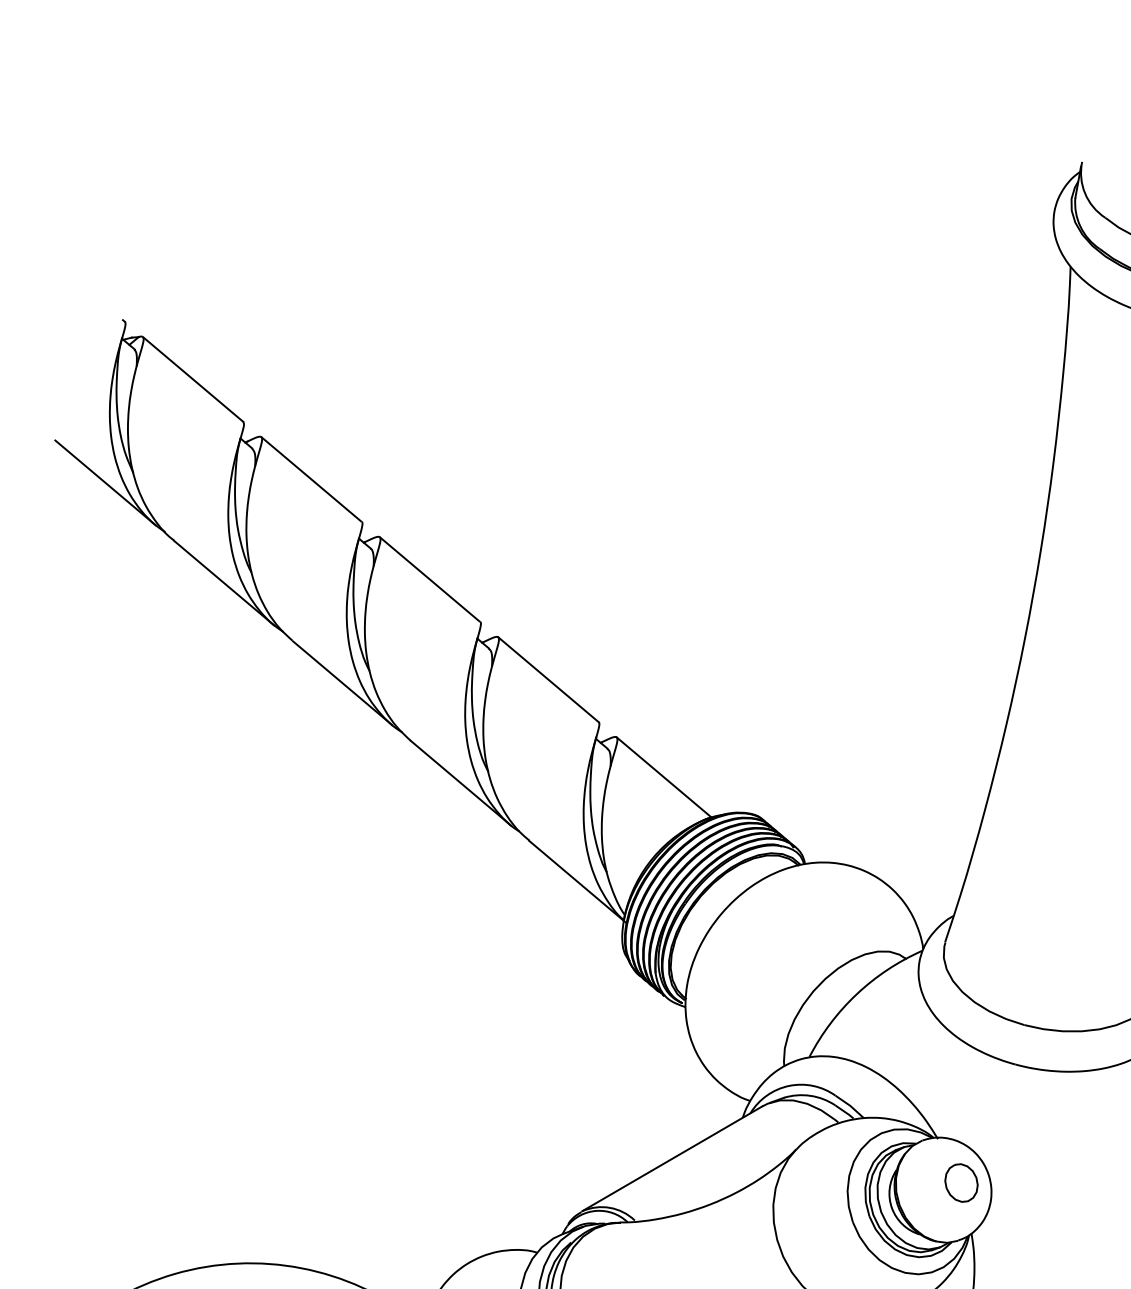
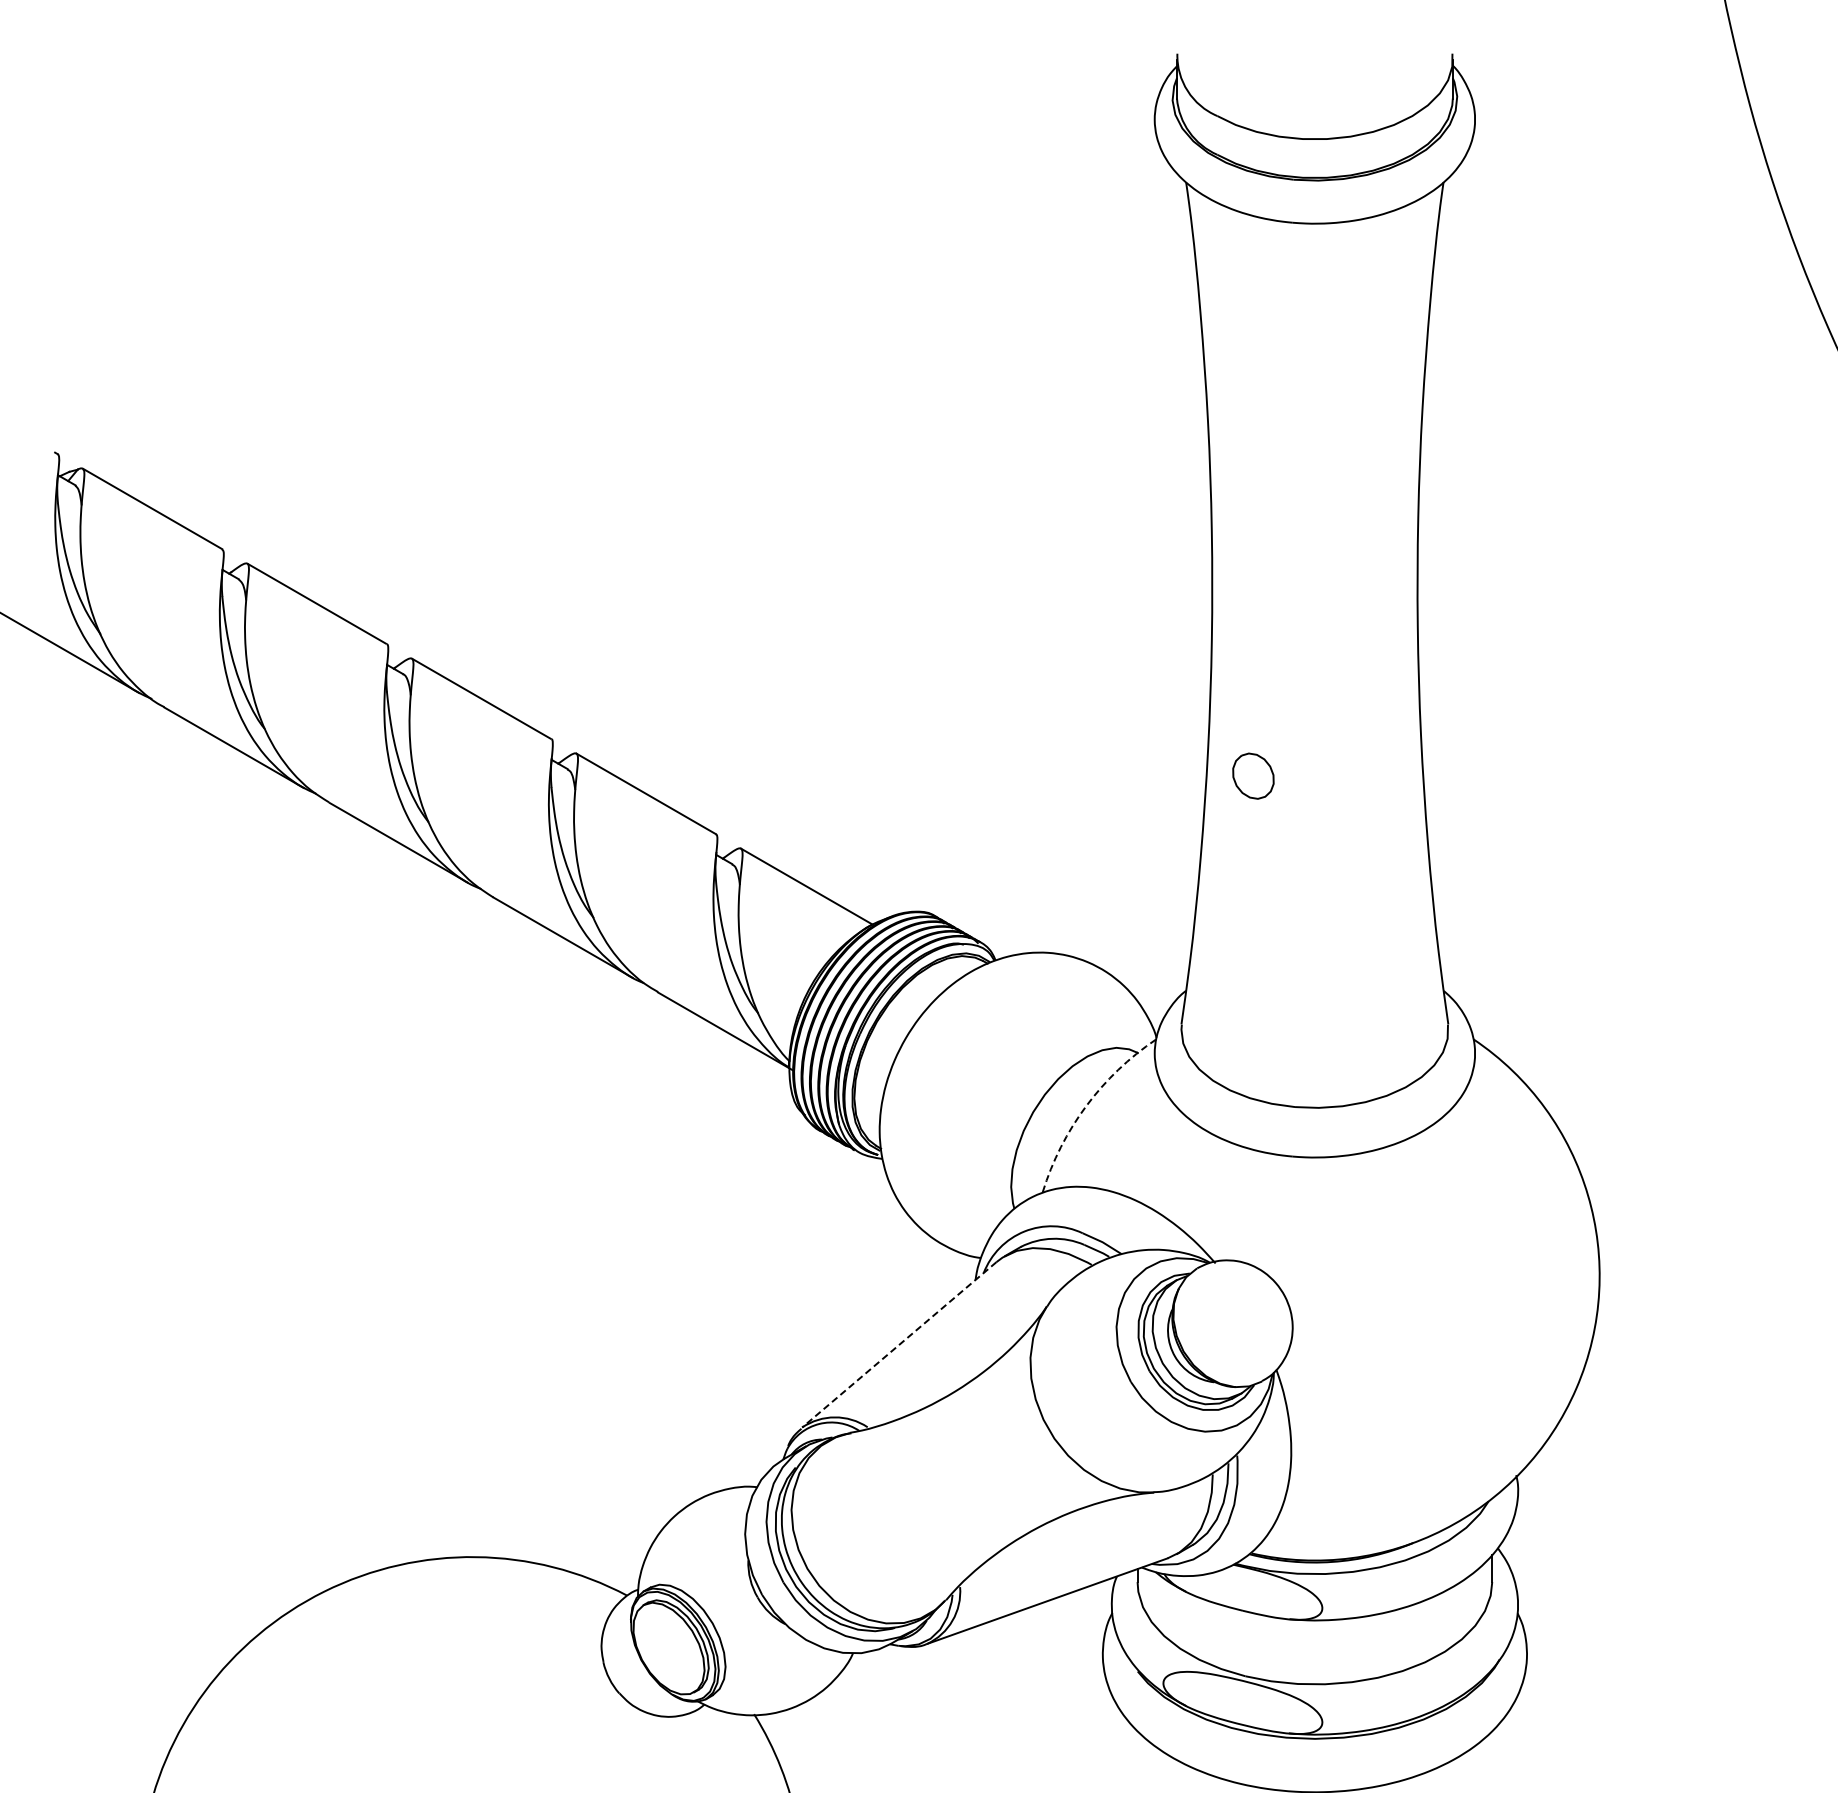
arc: (856, 994) -> (1086, 1106), solid -> dashed
line: (672, 1158) -> (899, 1344), solid -> dashed
part: (961, 1182) -> (1253, 775), moved

